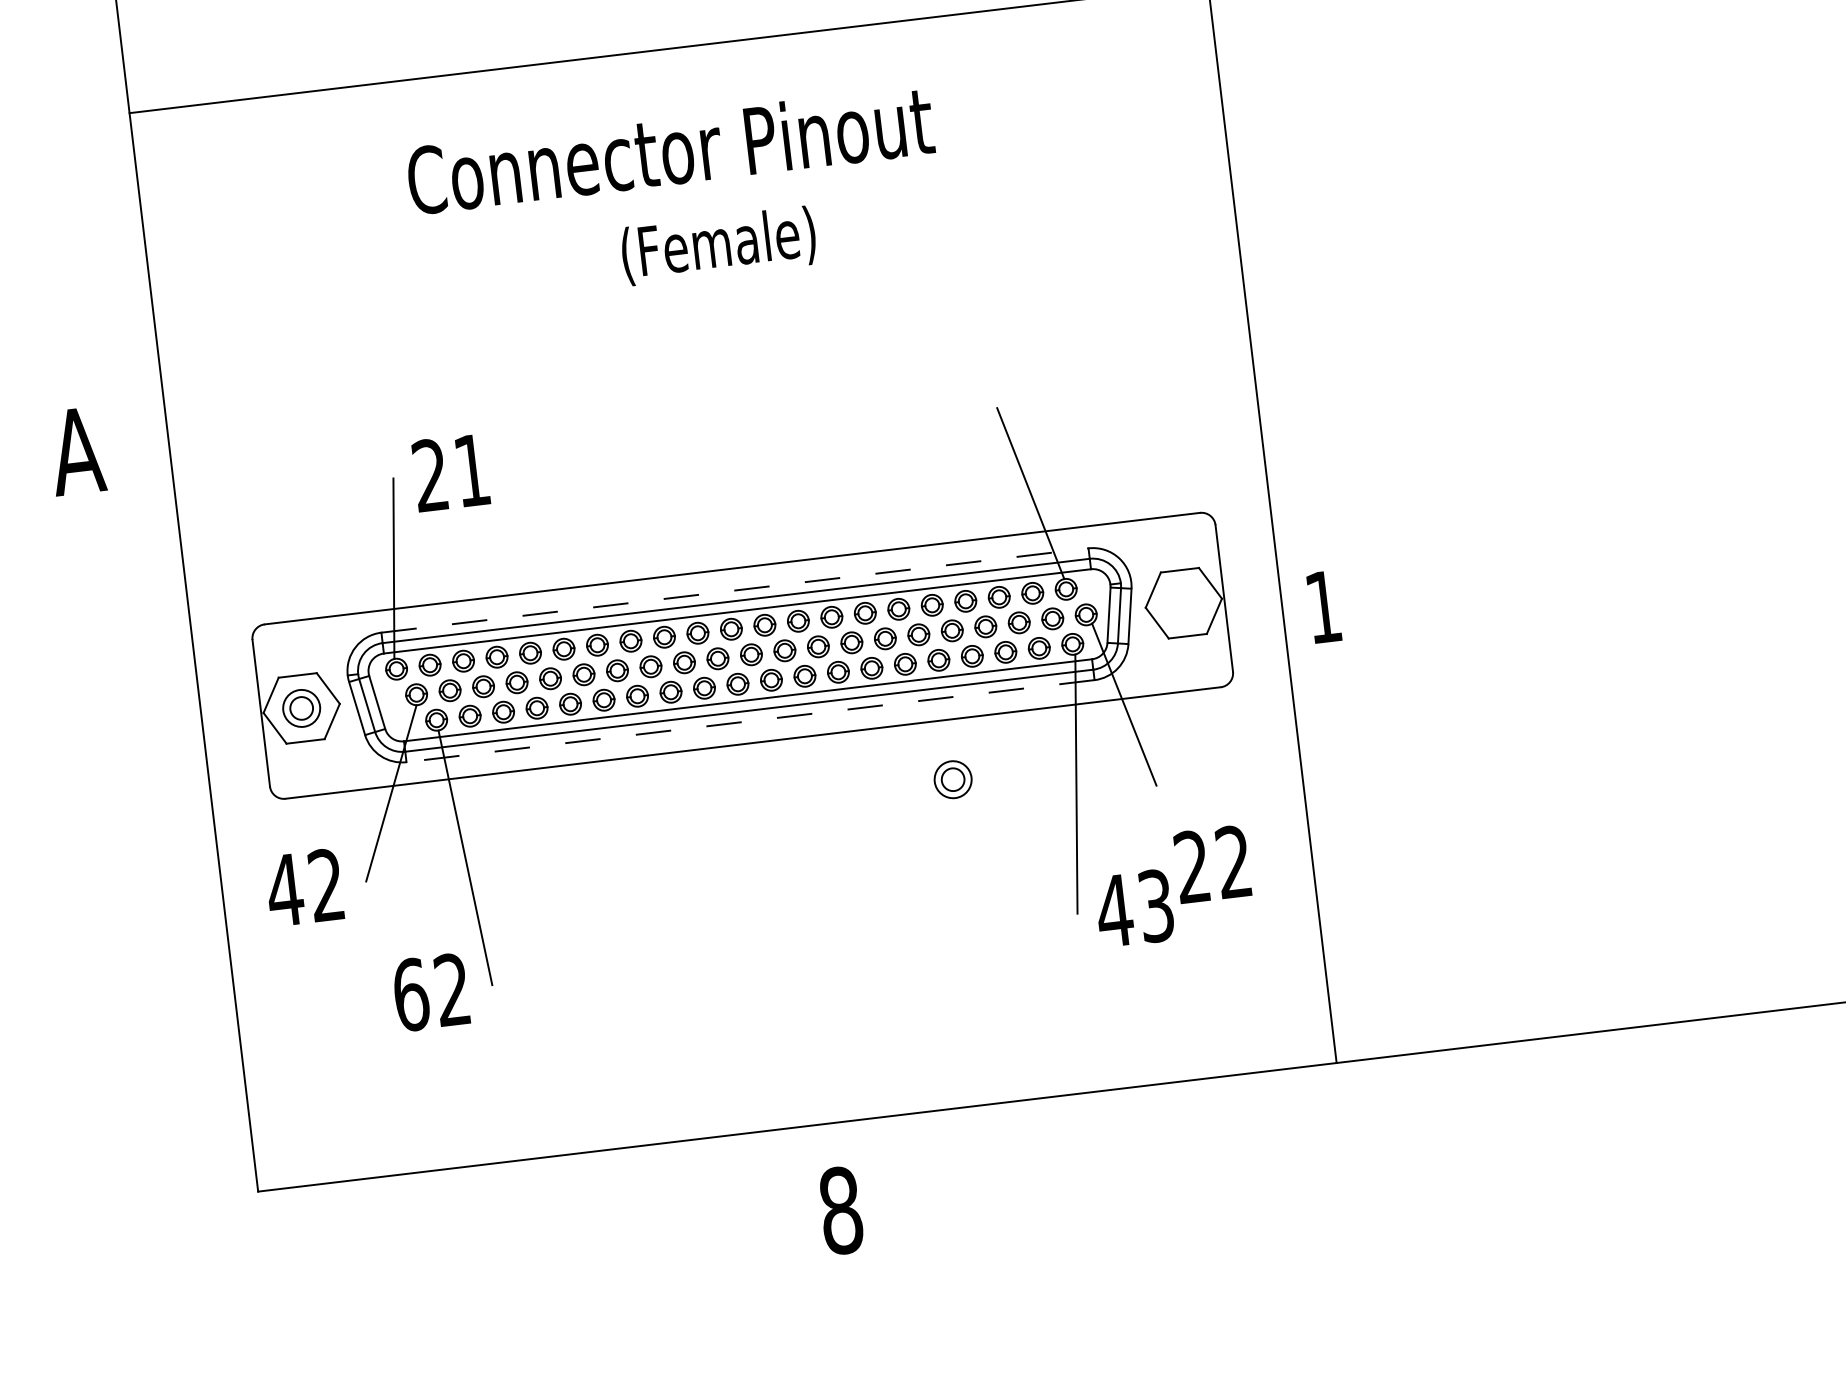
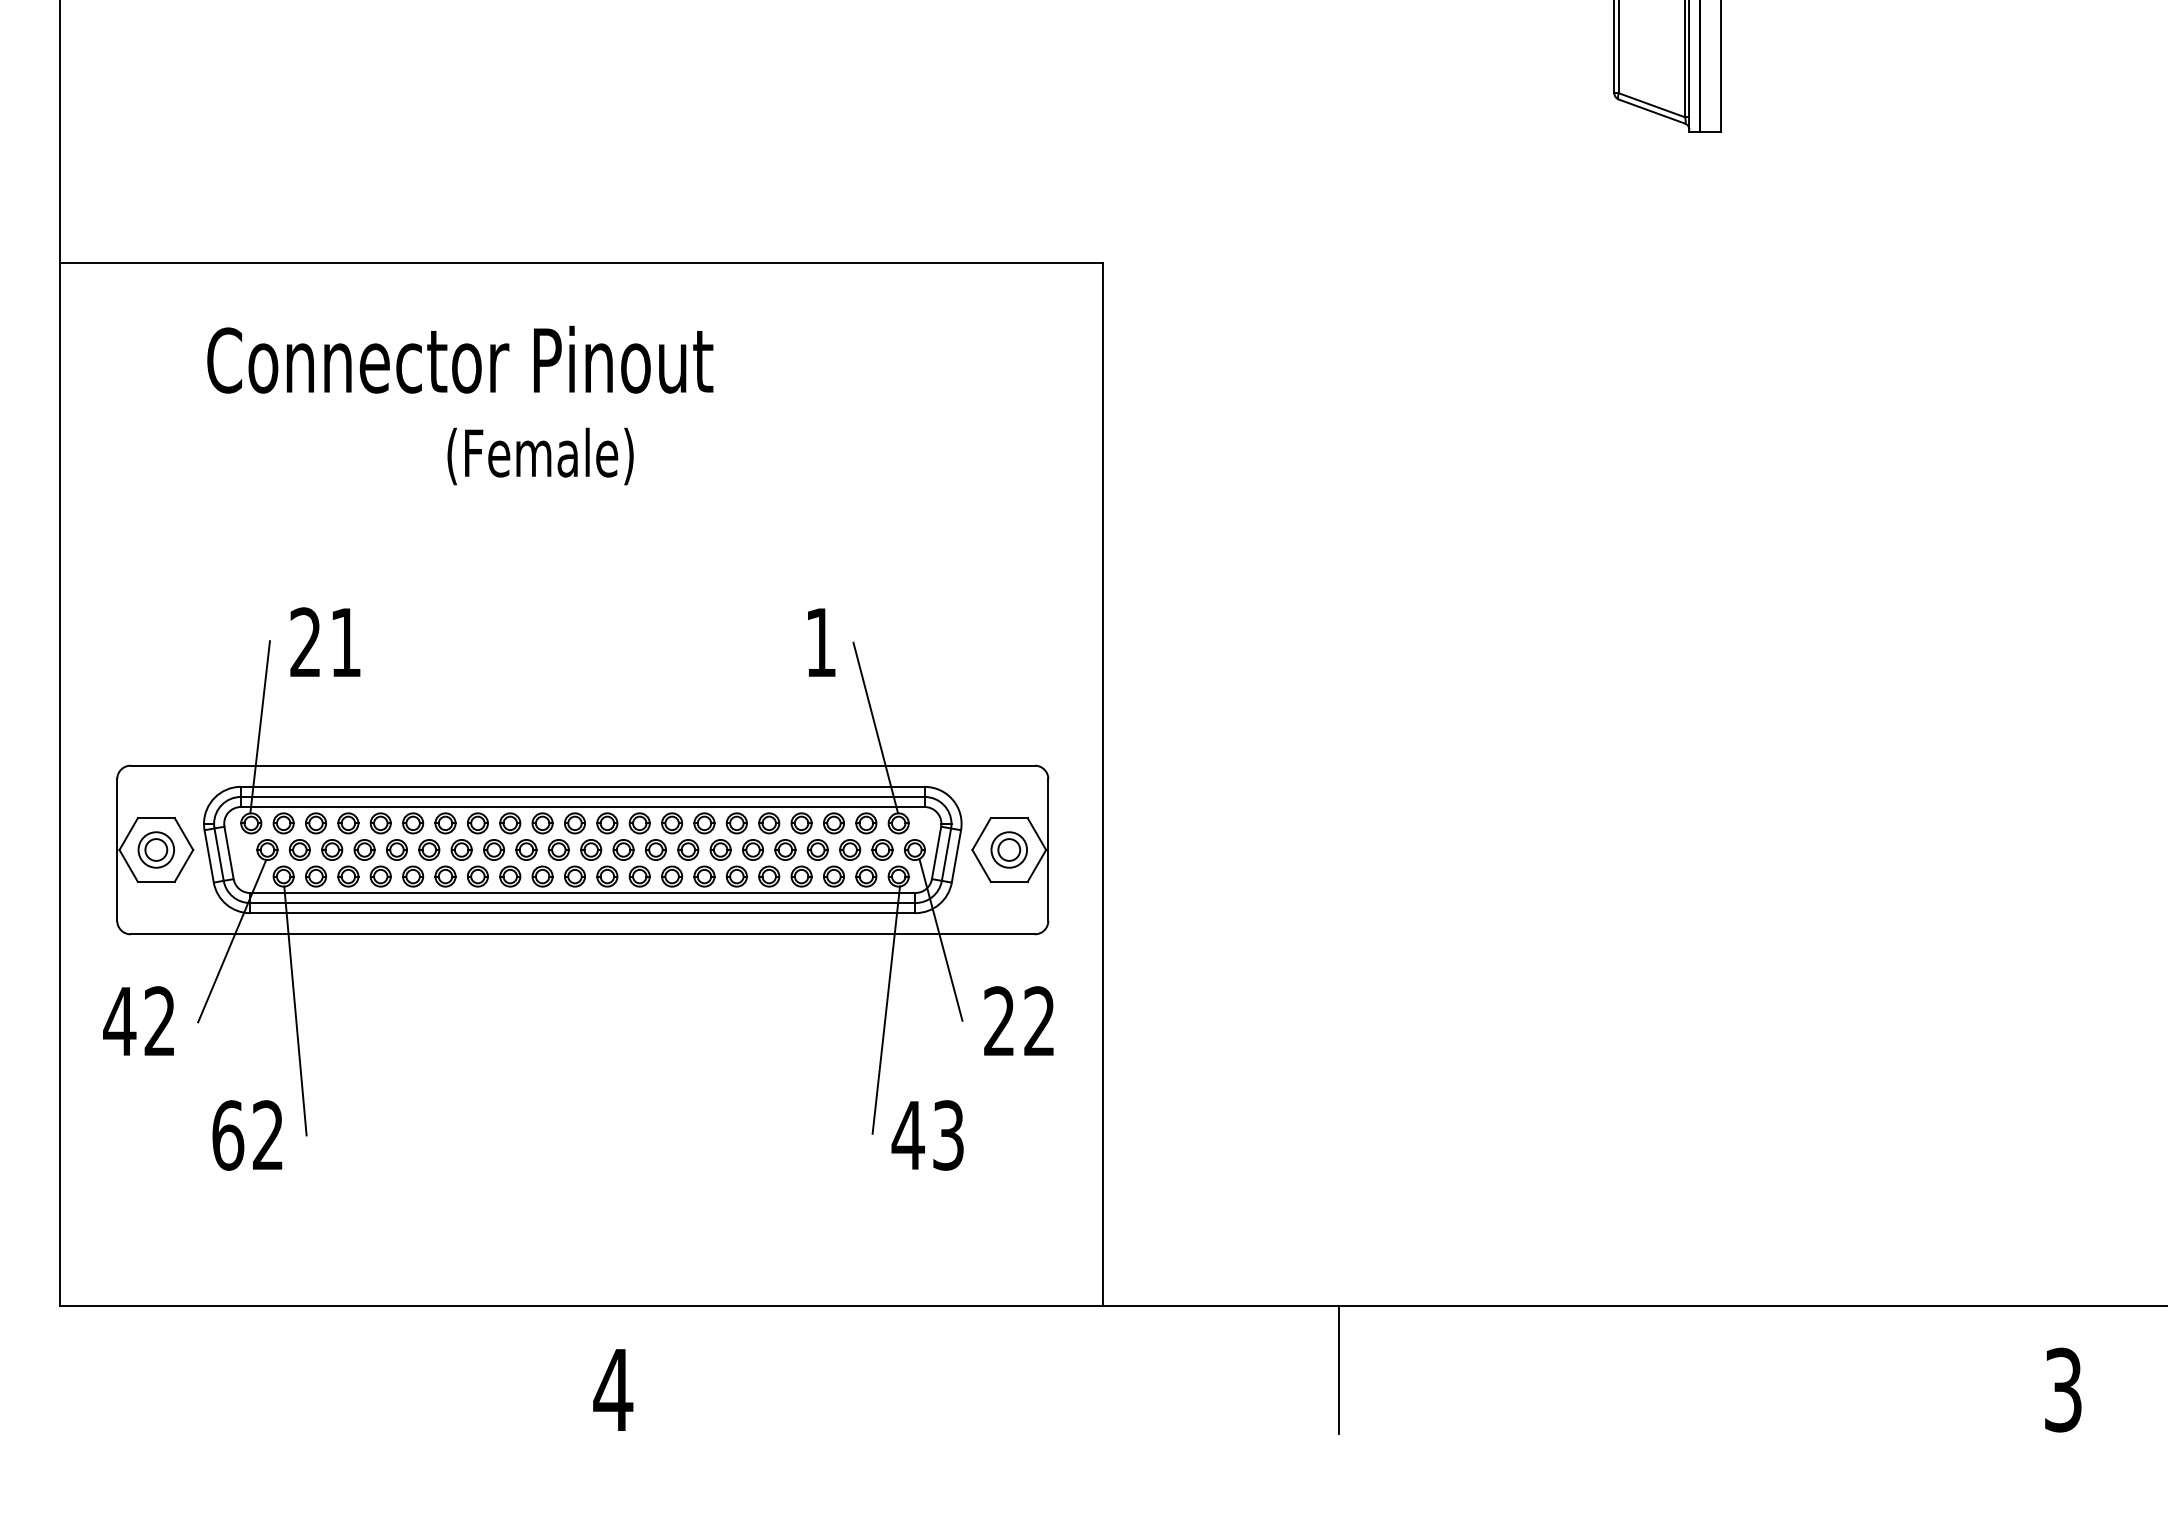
text: (670, 149) -> (460, 359), moved
text: (718, 245) -> (540, 456), moved
line: (734, 590) -> (582, 786), dashed -> solid
text: (1324, 606) -> (821, 642), moved
line: (750, 721) -> (582, 913), dashed -> solid
part: (952, 779) -> (1008, 849), moved
text: (1211, 863) -> (1018, 1020), moved
line: (1589, 1099) -> (1339, 1369), added
text: (841, 1210) -> (613, 1389), 8 -> 4

